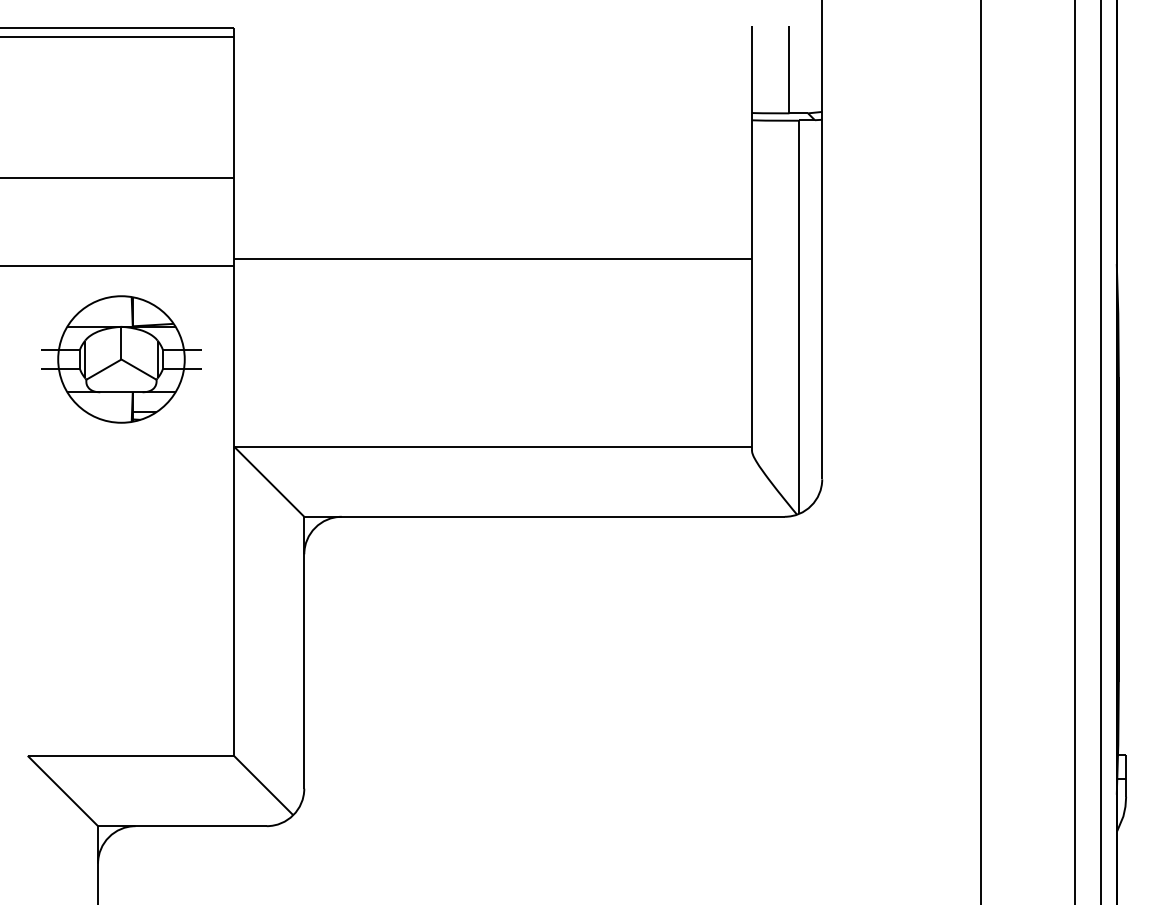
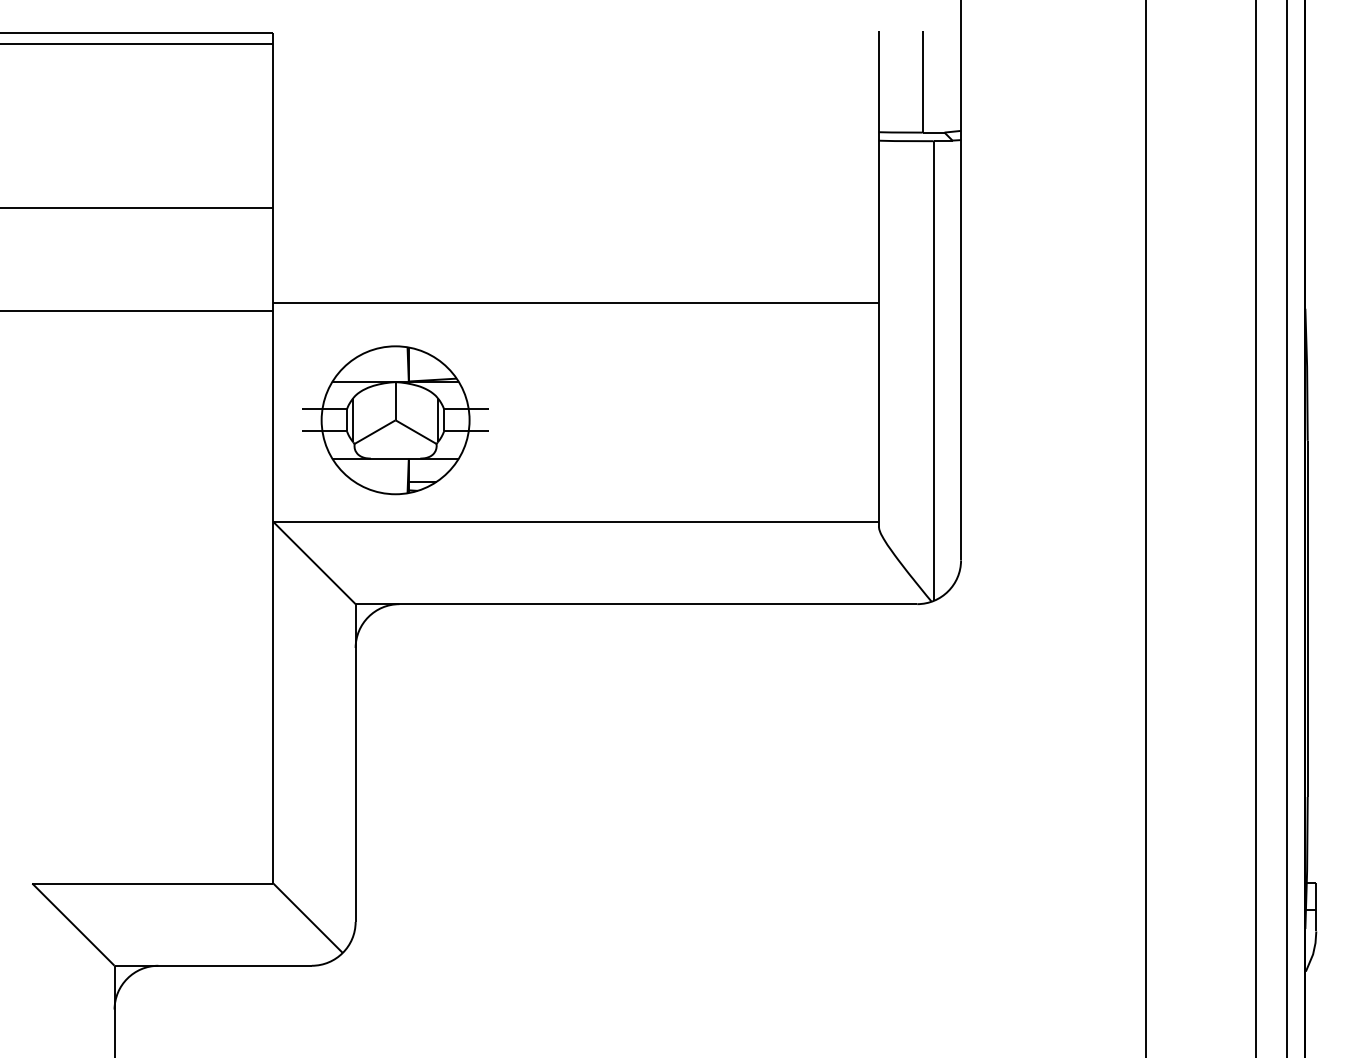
part: (121, 359) -> (395, 420), moved

